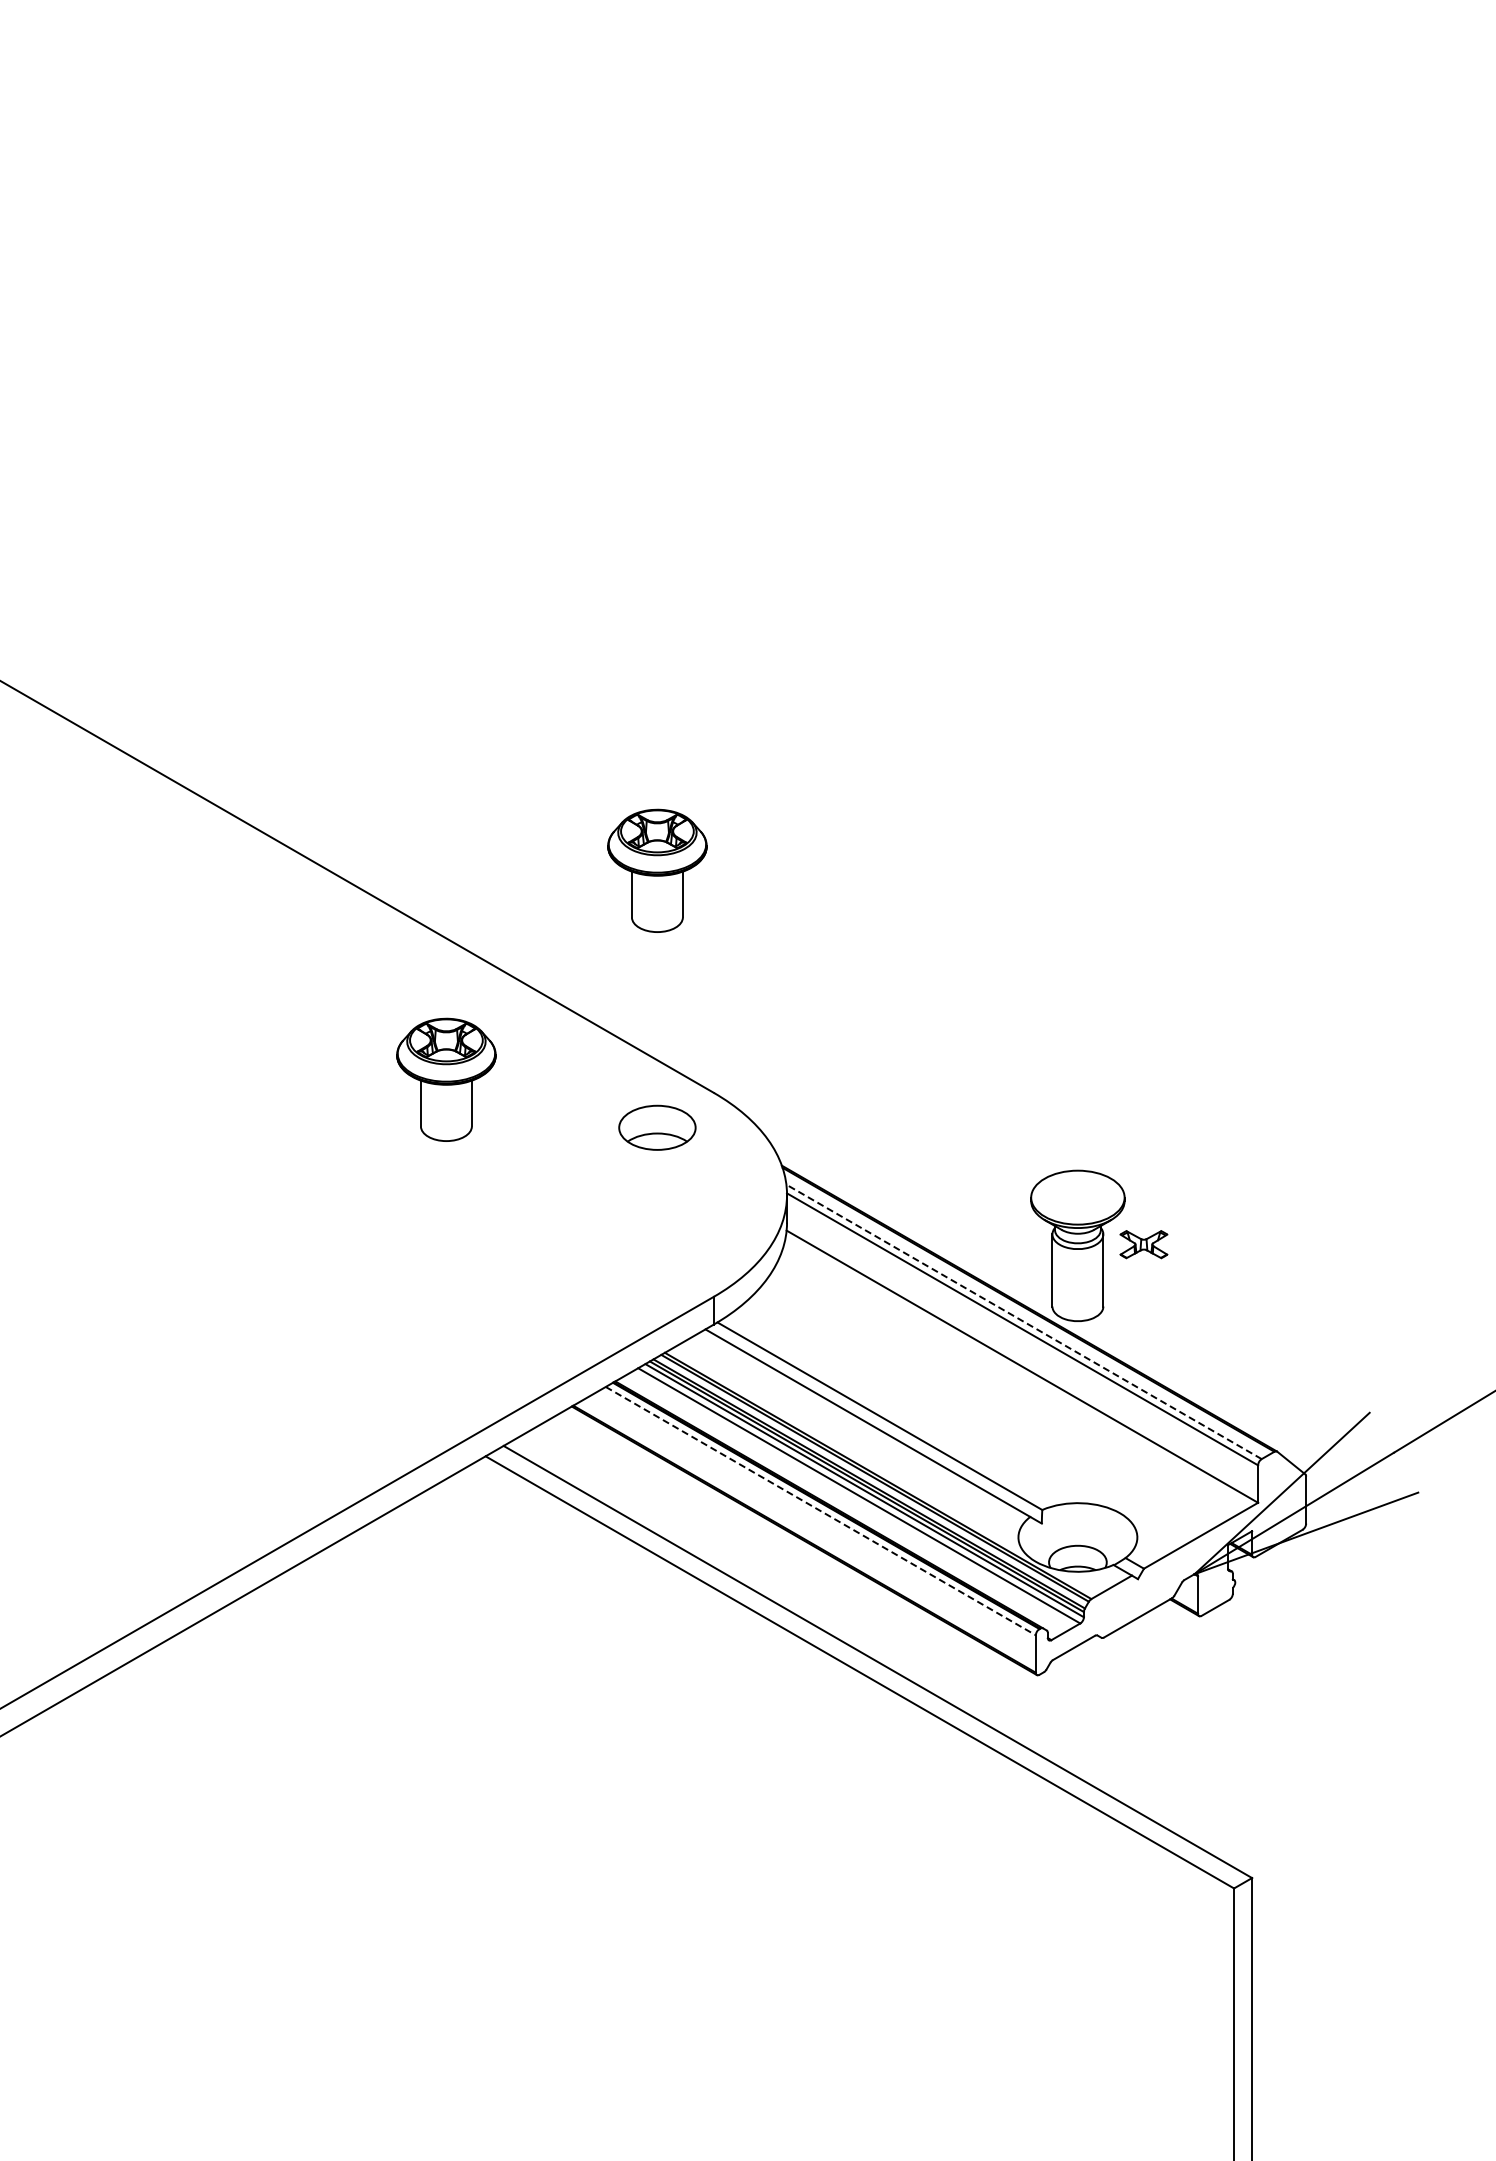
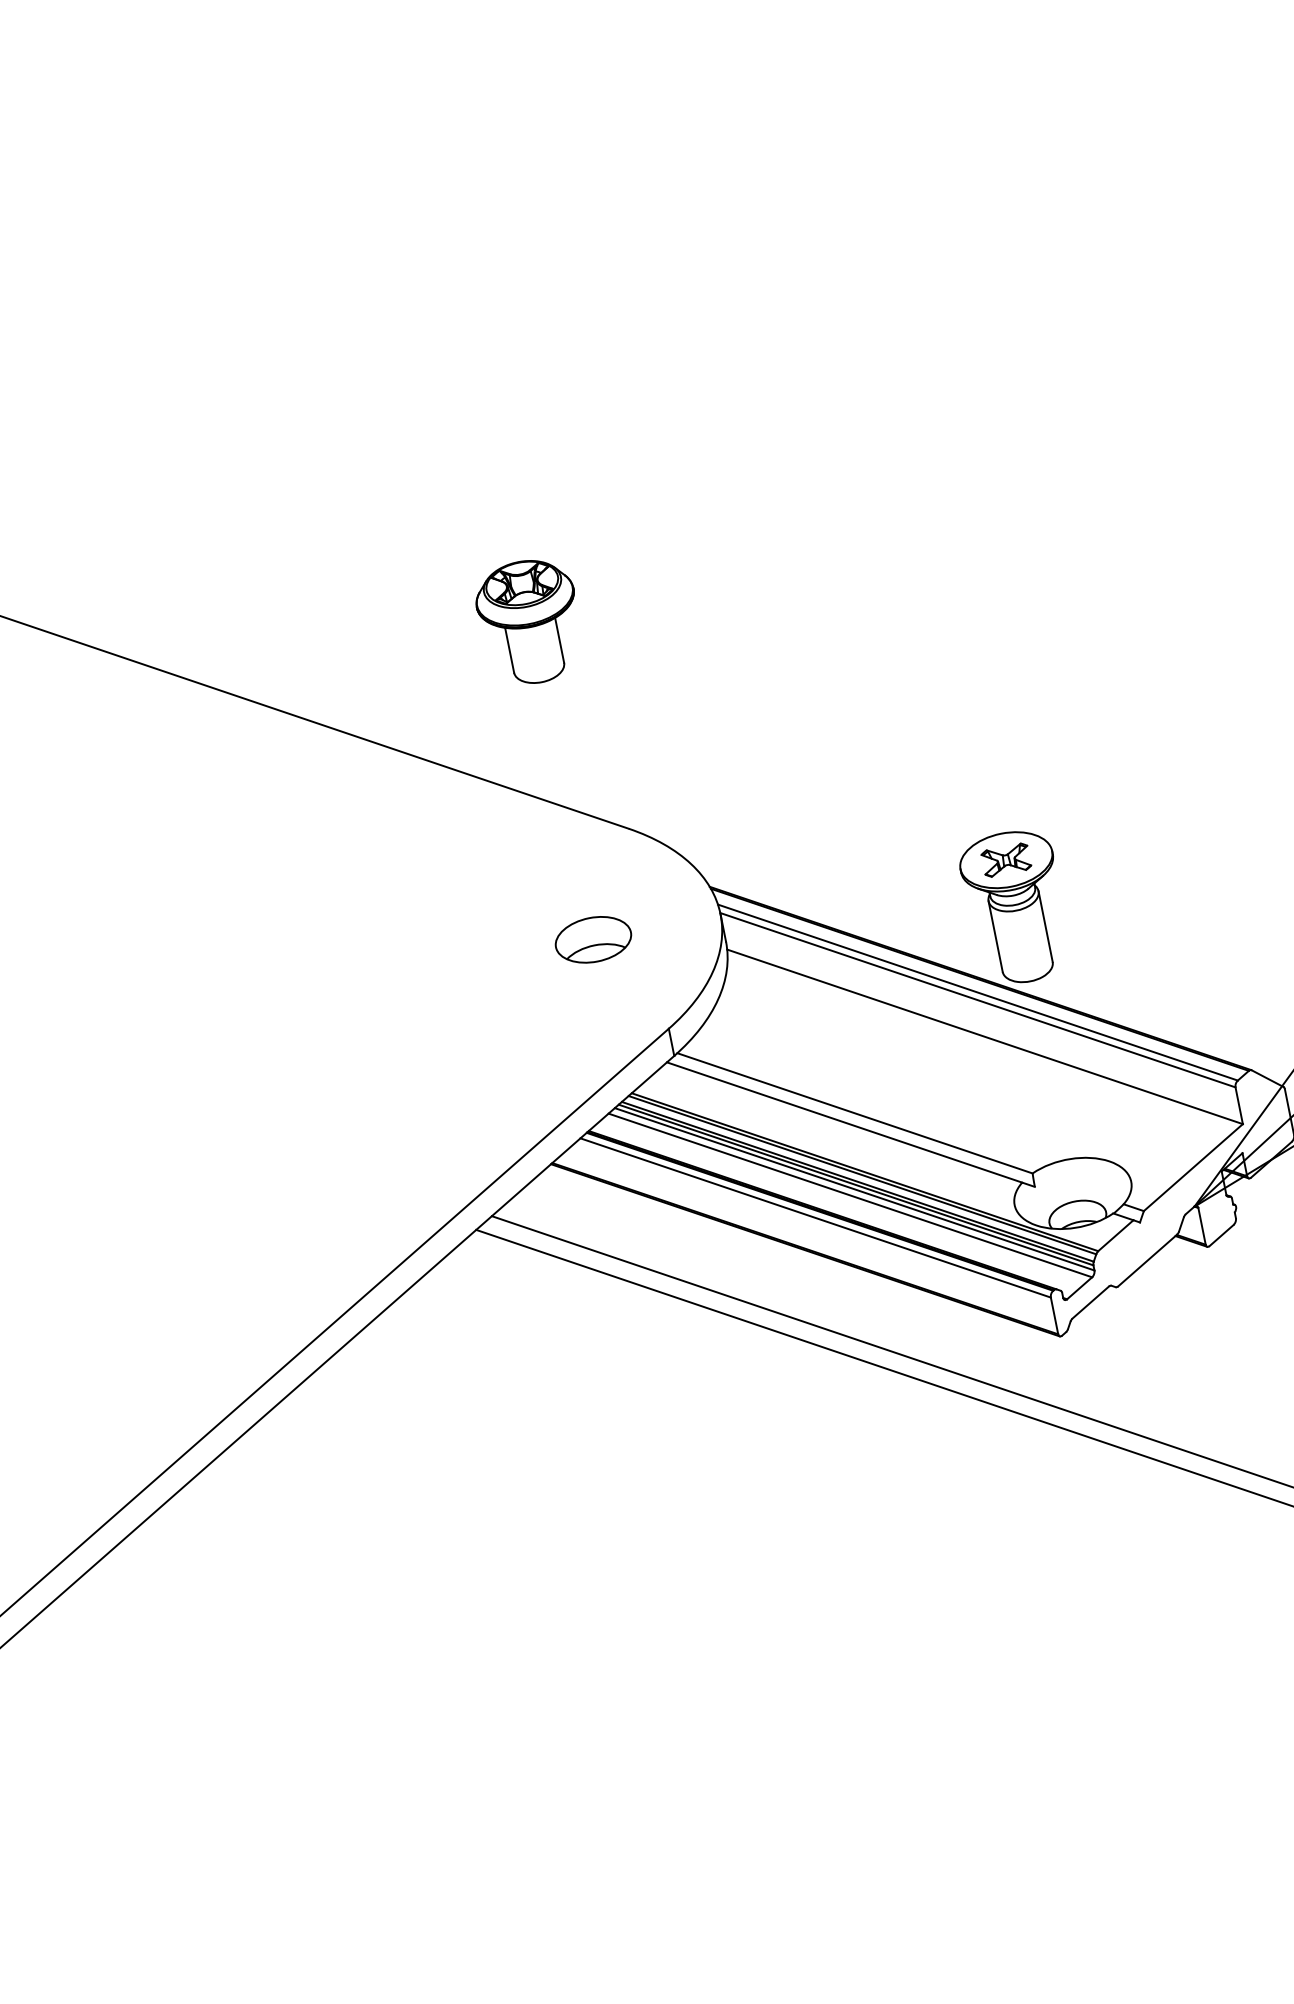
part: (446, 1079) -> (364, 868), removed
part: (657, 1127) -> (593, 939), moved
part: (1143, 1244) -> (1005, 860), moved
line: (1023, 1321) -> (977, 992), dashed -> solid
line: (821, 1511) -> (816, 1218), dashed -> solid

